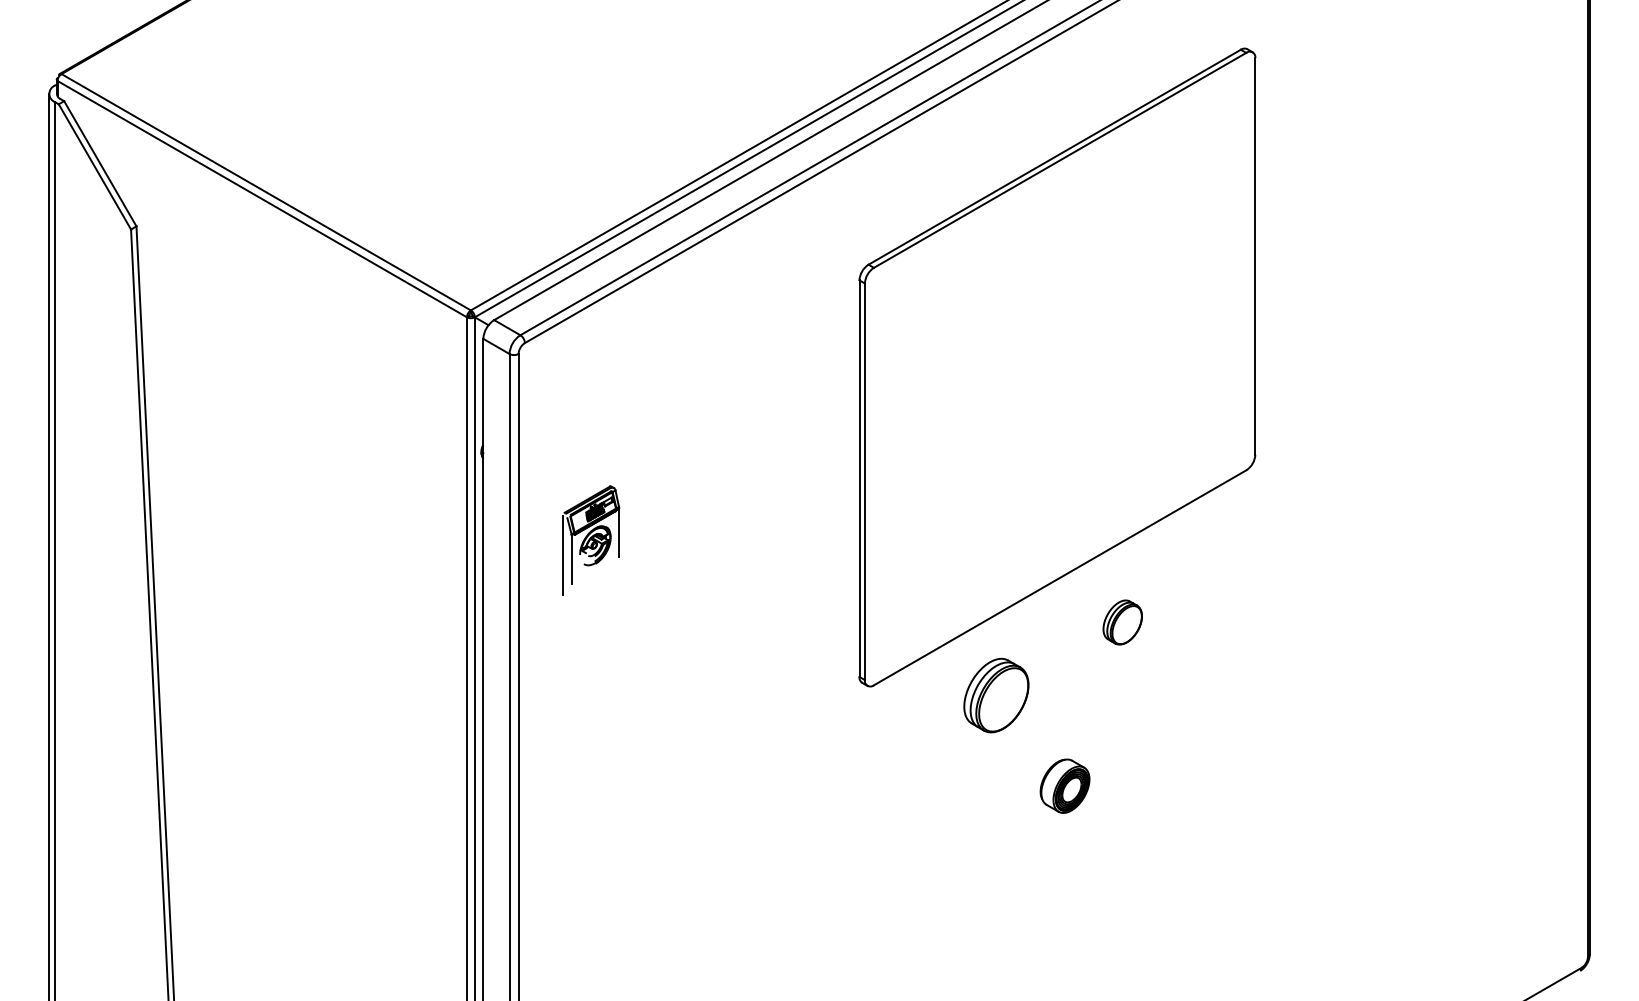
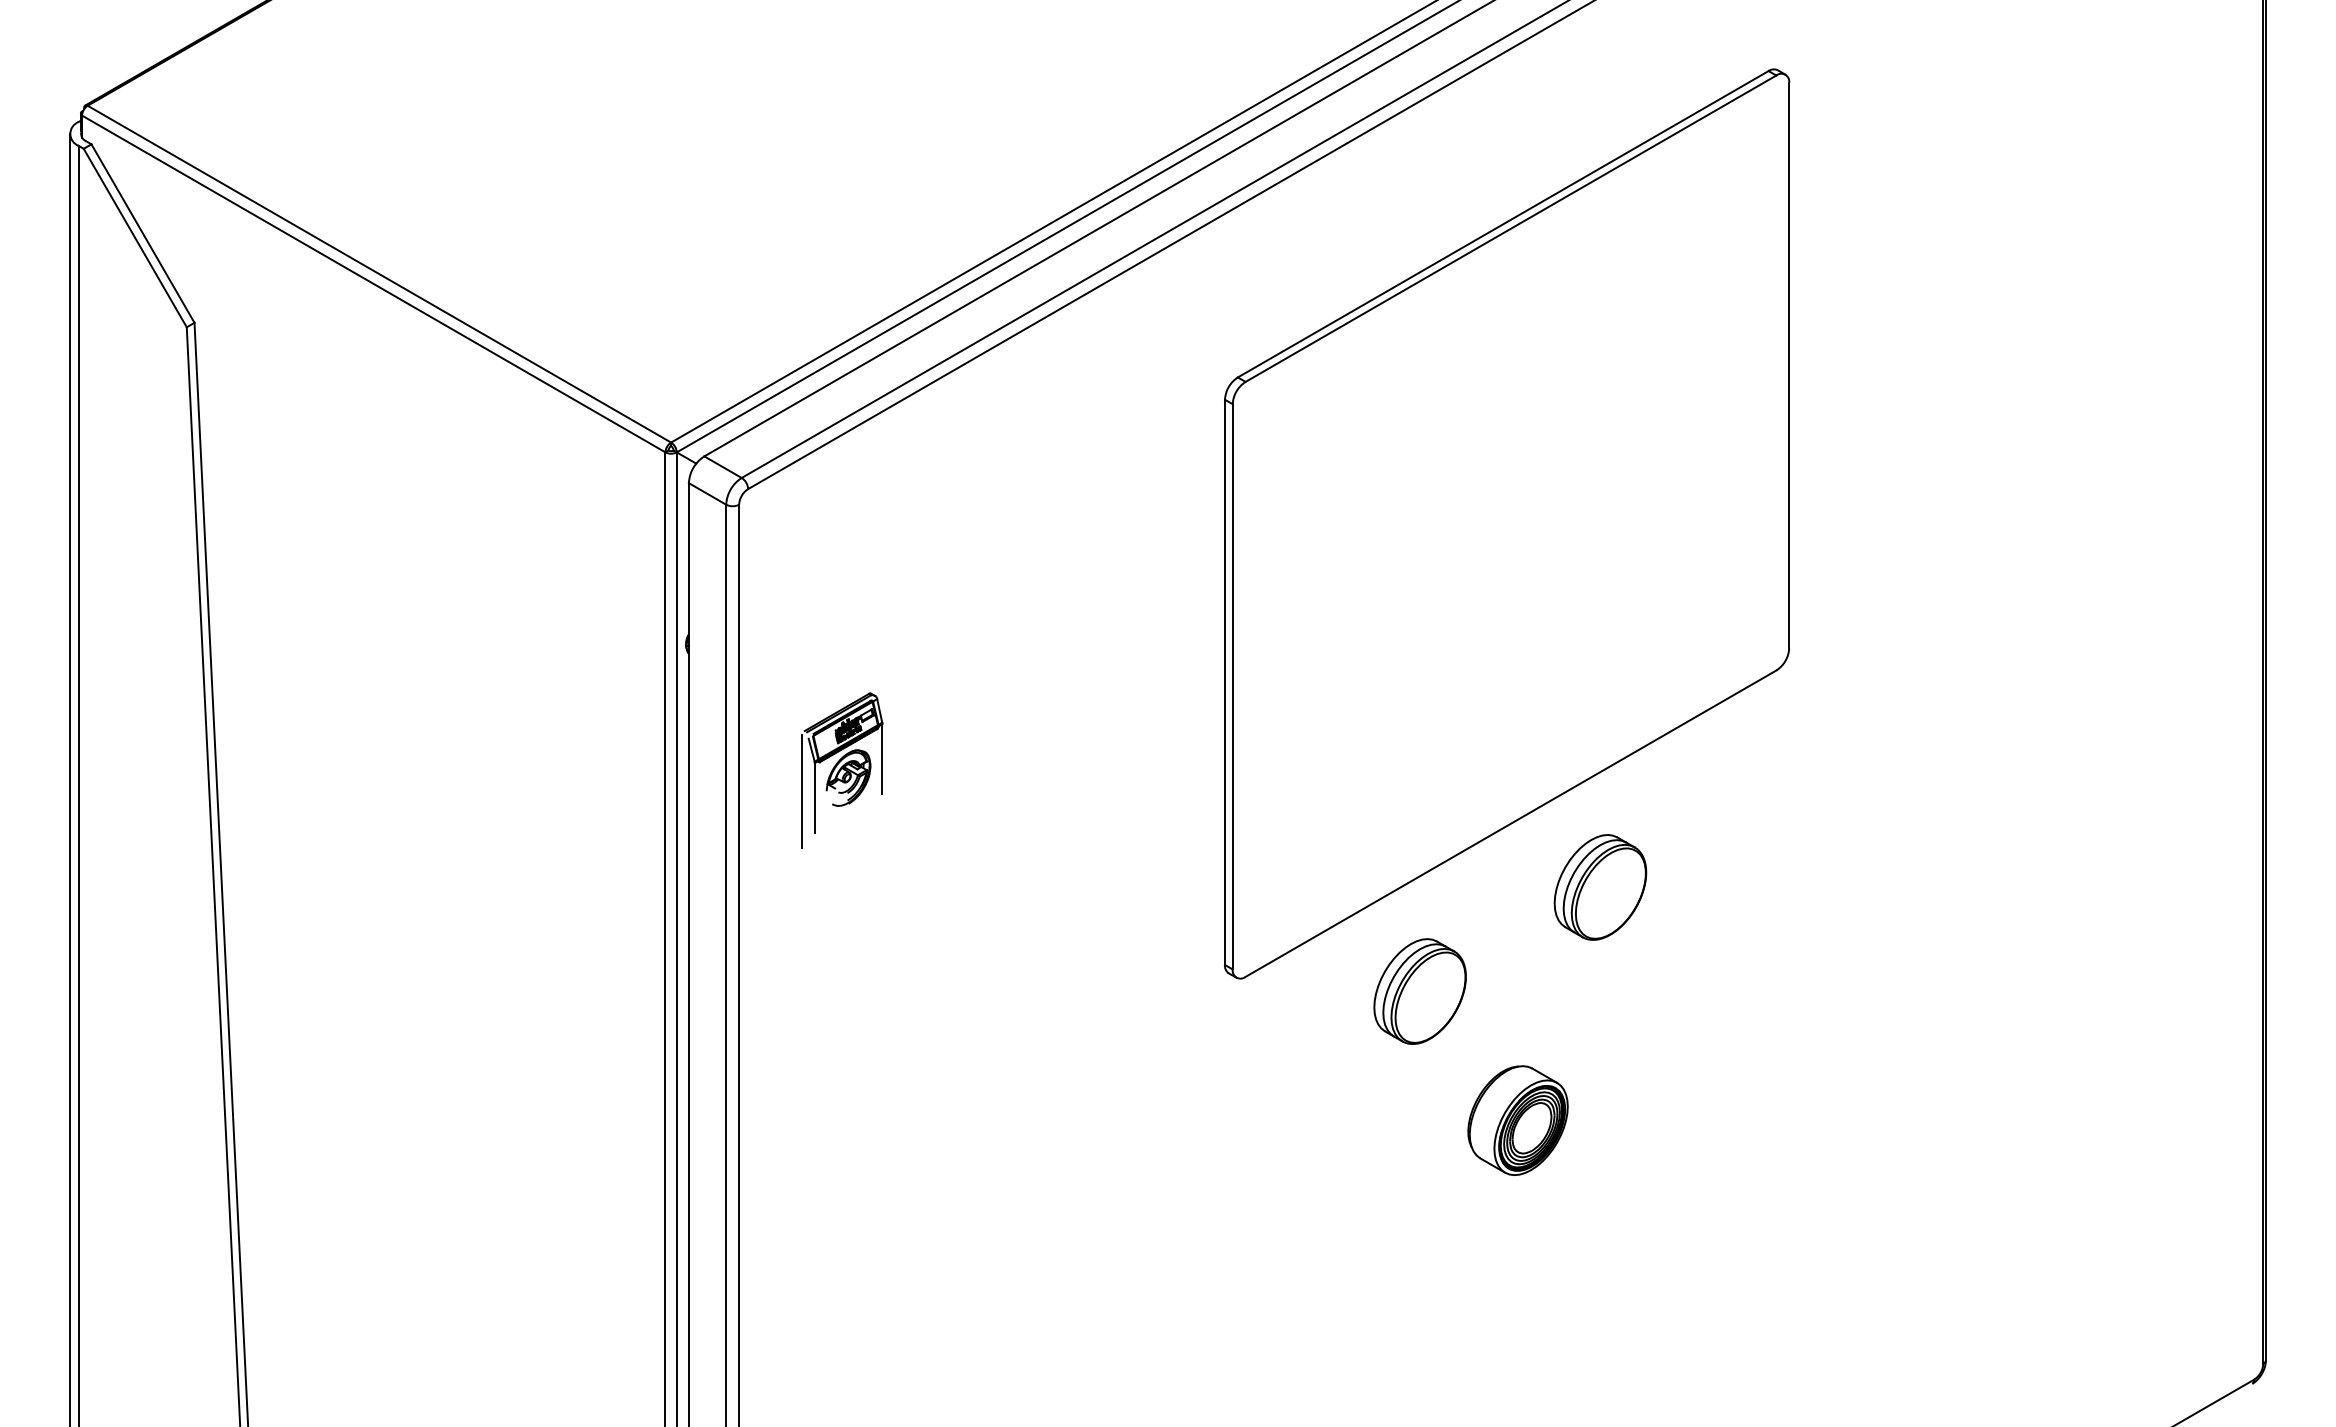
part: (1122, 622) -> (1599, 887), size x1.67
part: (1064, 786) -> (1517, 1121), size x1.43

